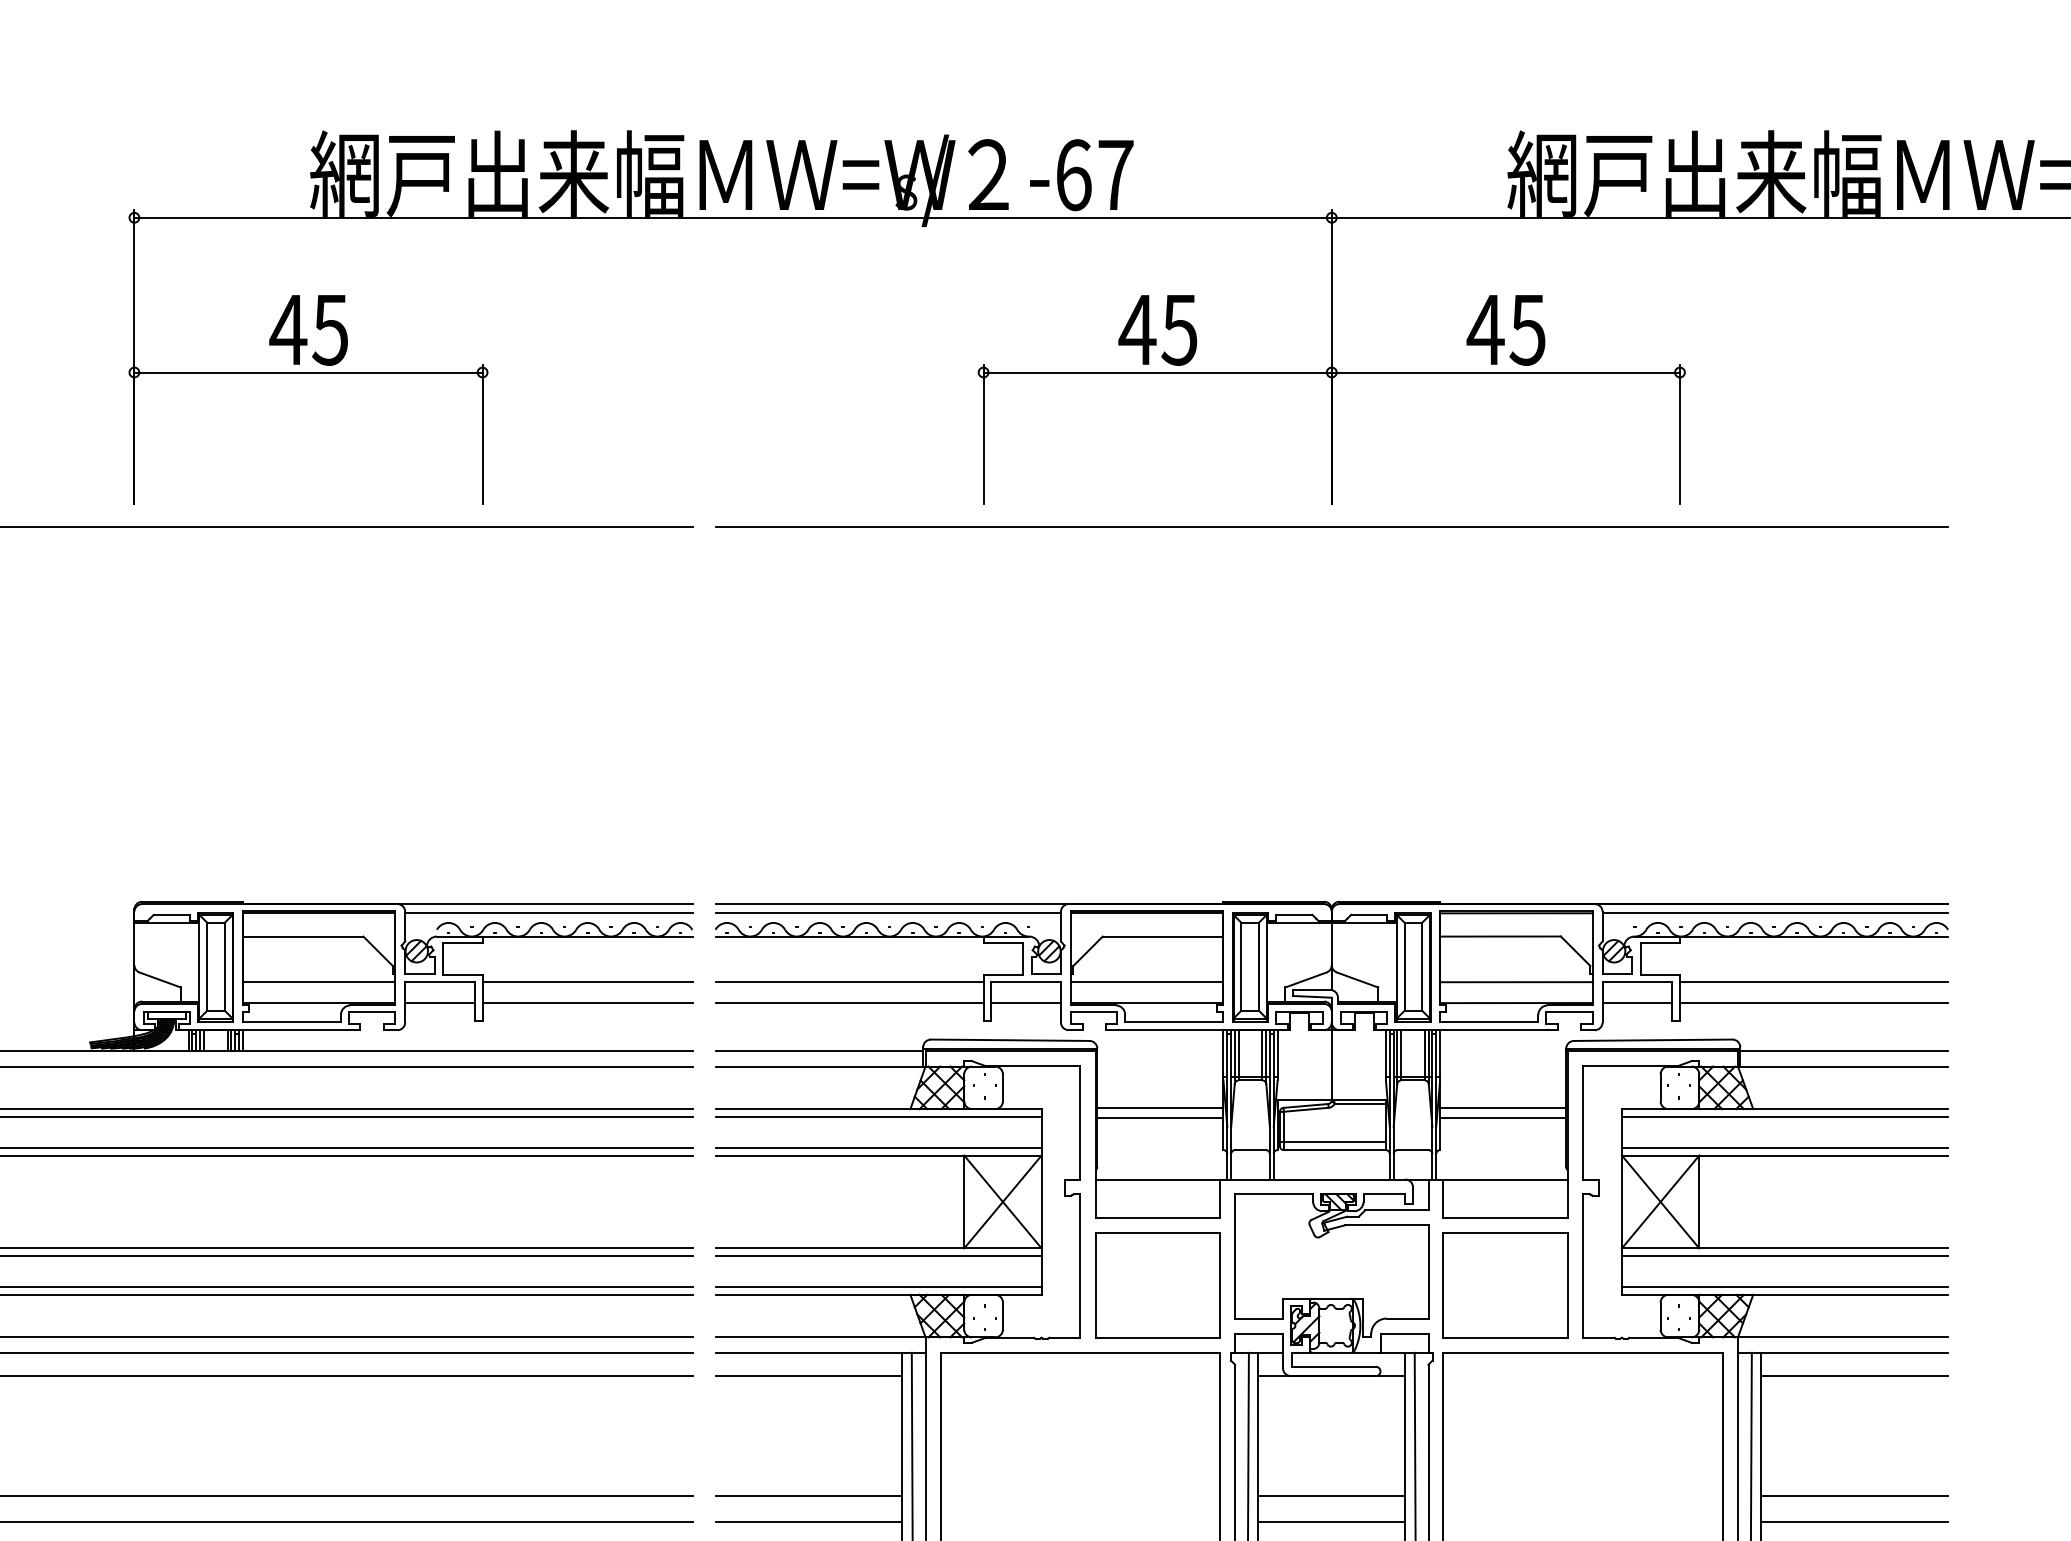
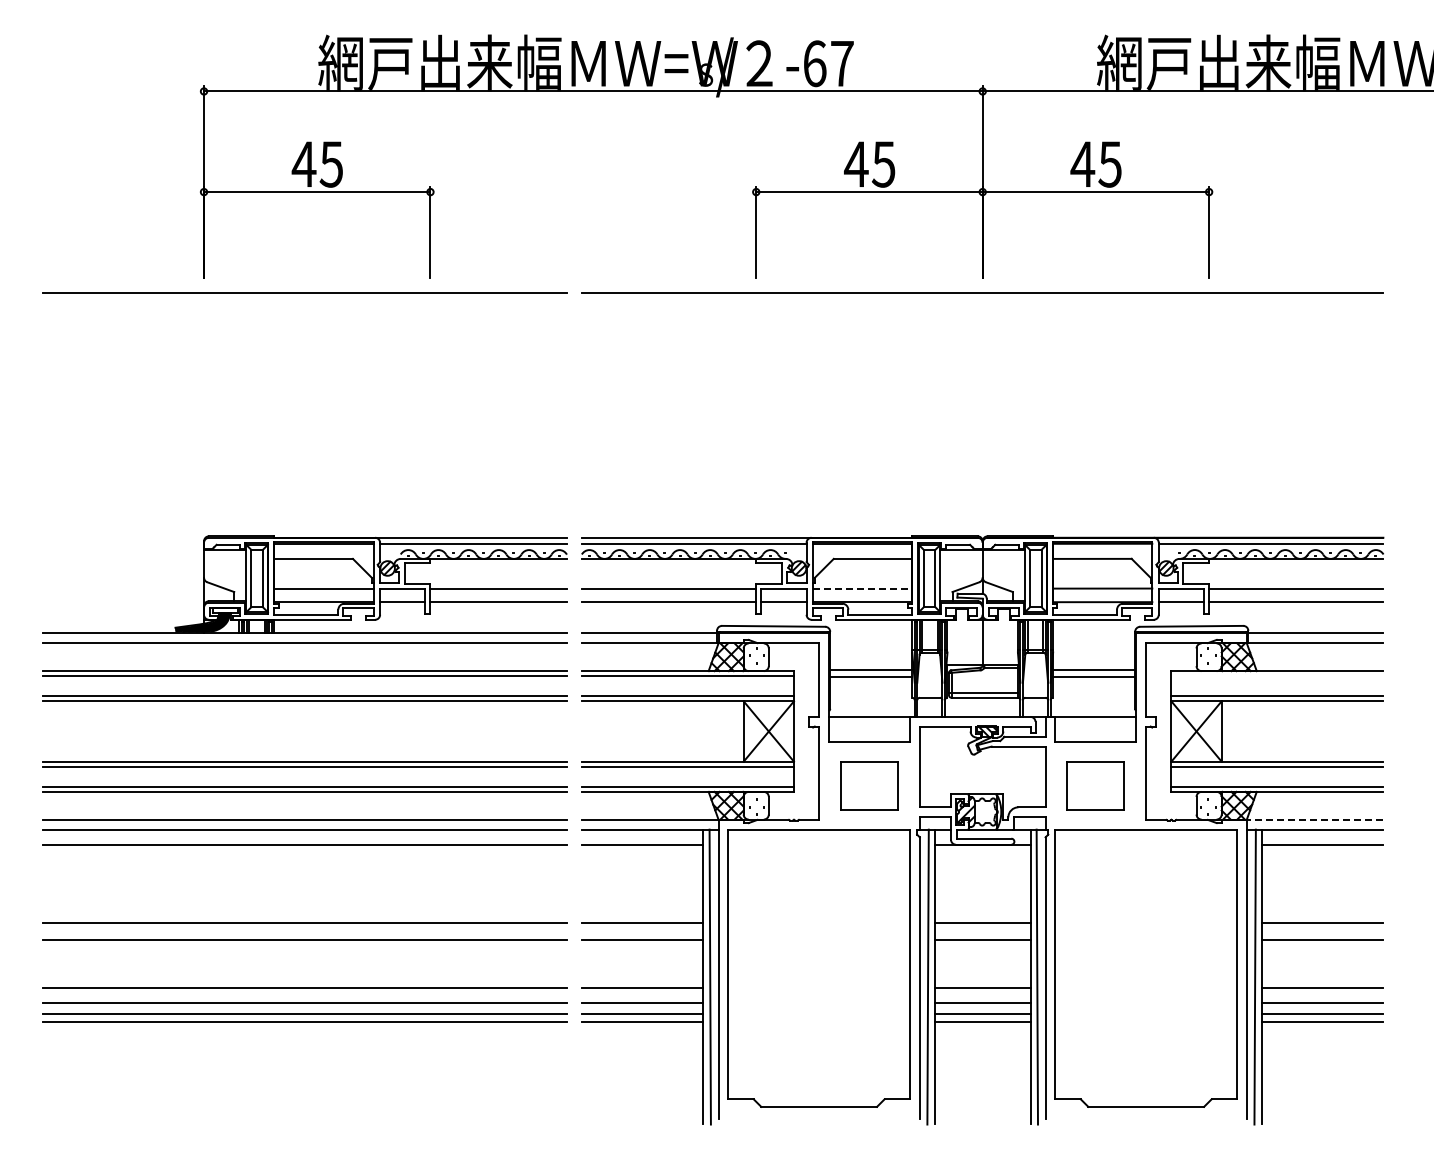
line: (1146, 982) -> (862, 588), solid -> dashed
line: (1785, 1117) -> (1277, 676), removed
part: (1157, 1284) -> (869, 785), size x0.7
part: (1505, 1284) -> (1095, 785), size x0.7
line: (1840, 1337) -> (1313, 819), solid -> dashed

